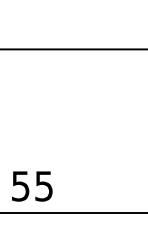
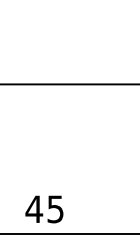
text: (20, 186) -> (34, 209), 55 -> 45

